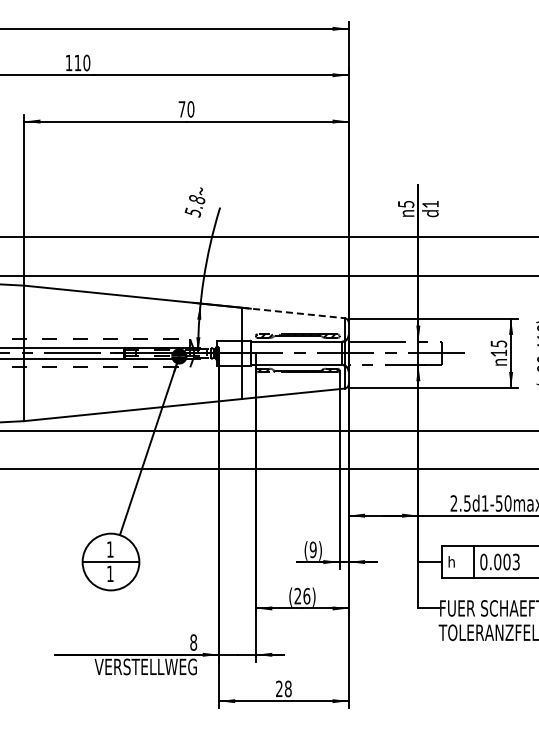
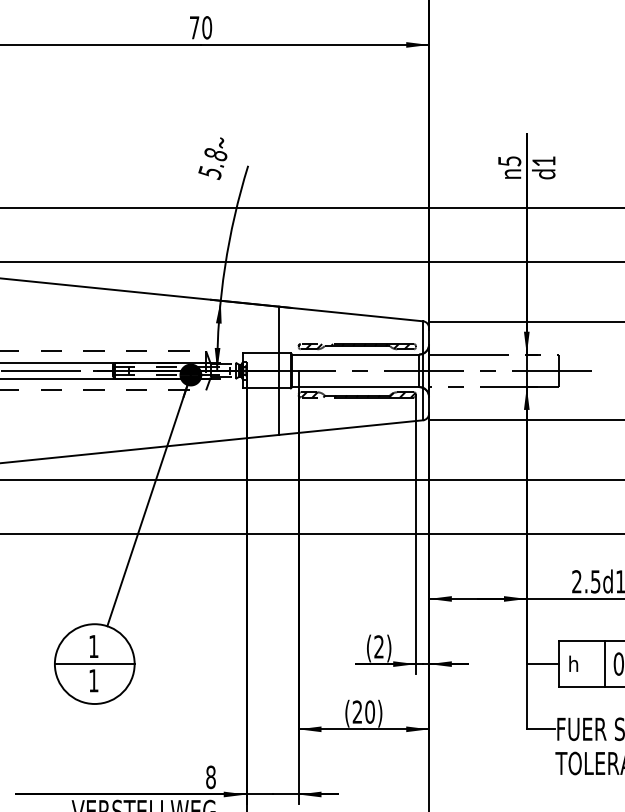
line: (293, 312) -> (351, 313), dashed -> solid
text: (312, 549) -> (378, 646), (9) -> (2)
text: (306, 596) -> (369, 712), (26) -> (20)

